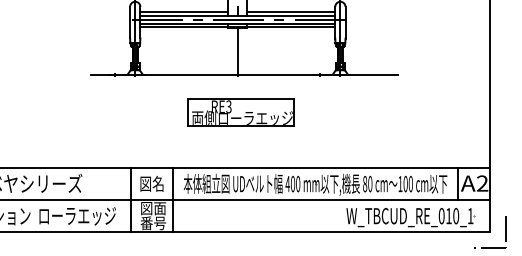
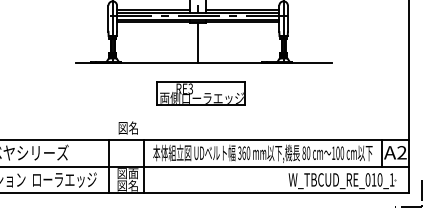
text: (151, 183) -> (127, 127), moved
text: (290, 183) -> (242, 152), 400 -> 360
text: (153, 223) -> (127, 186), 番号 -> 図名

